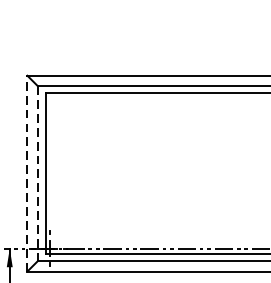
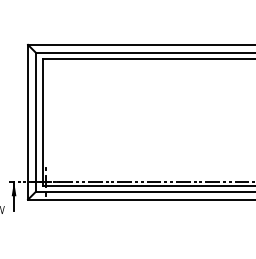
line: (28, 172) -> (28, 121), dashed -> solid
line: (38, 173) -> (36, 122), dashed -> solid

